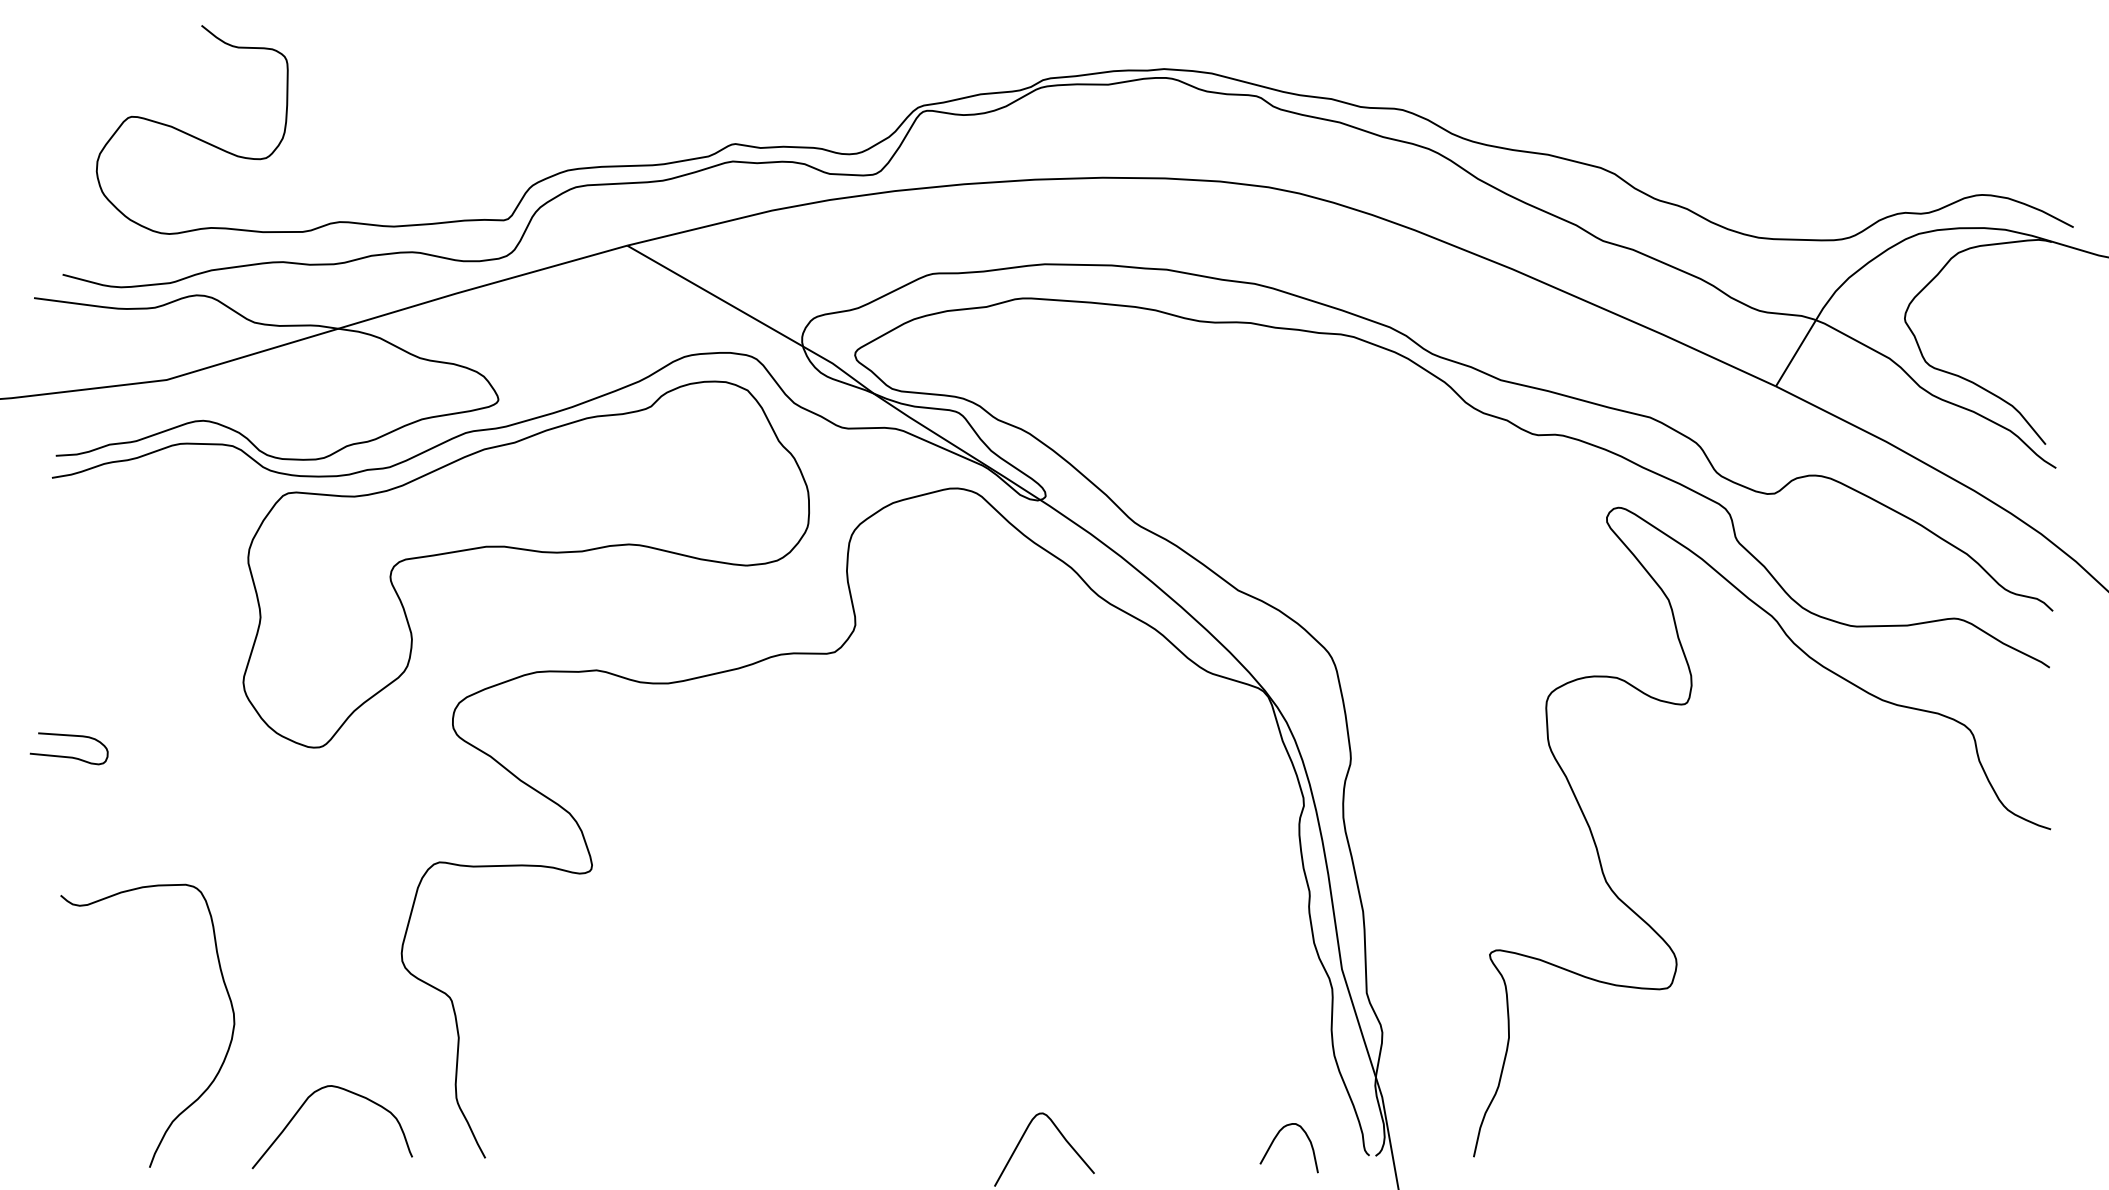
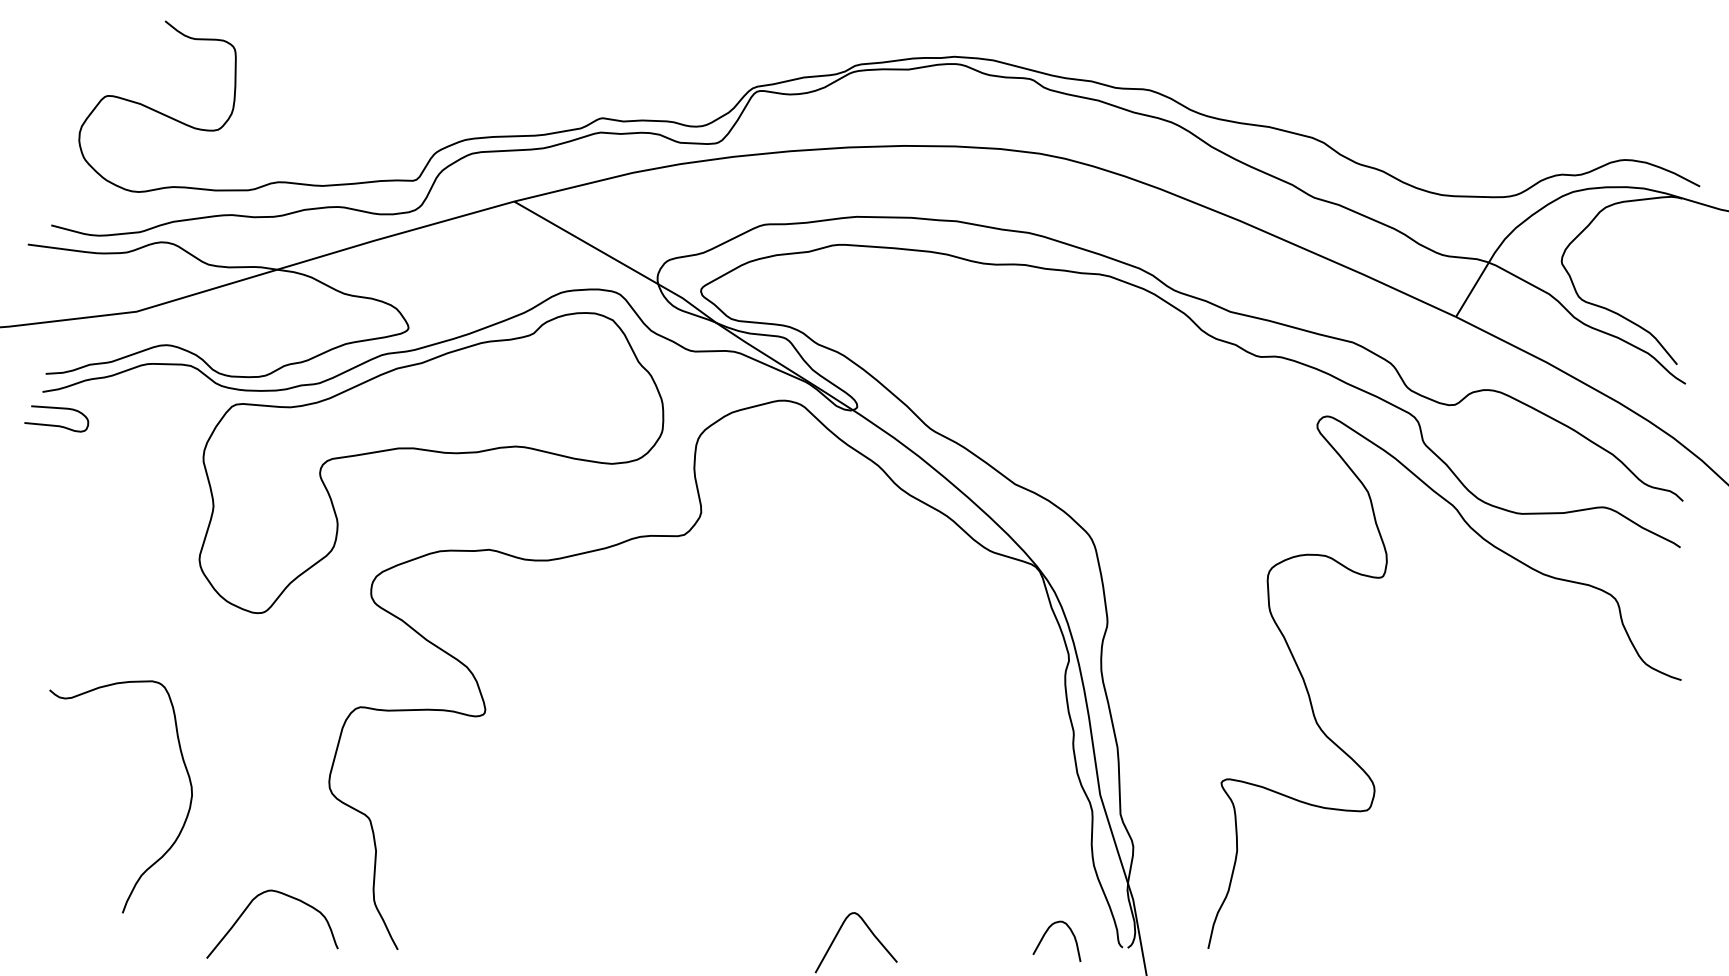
curve: (68, 756) -> (56, 425), moved
curve: (224, 1056) -> (183, 822), moved

